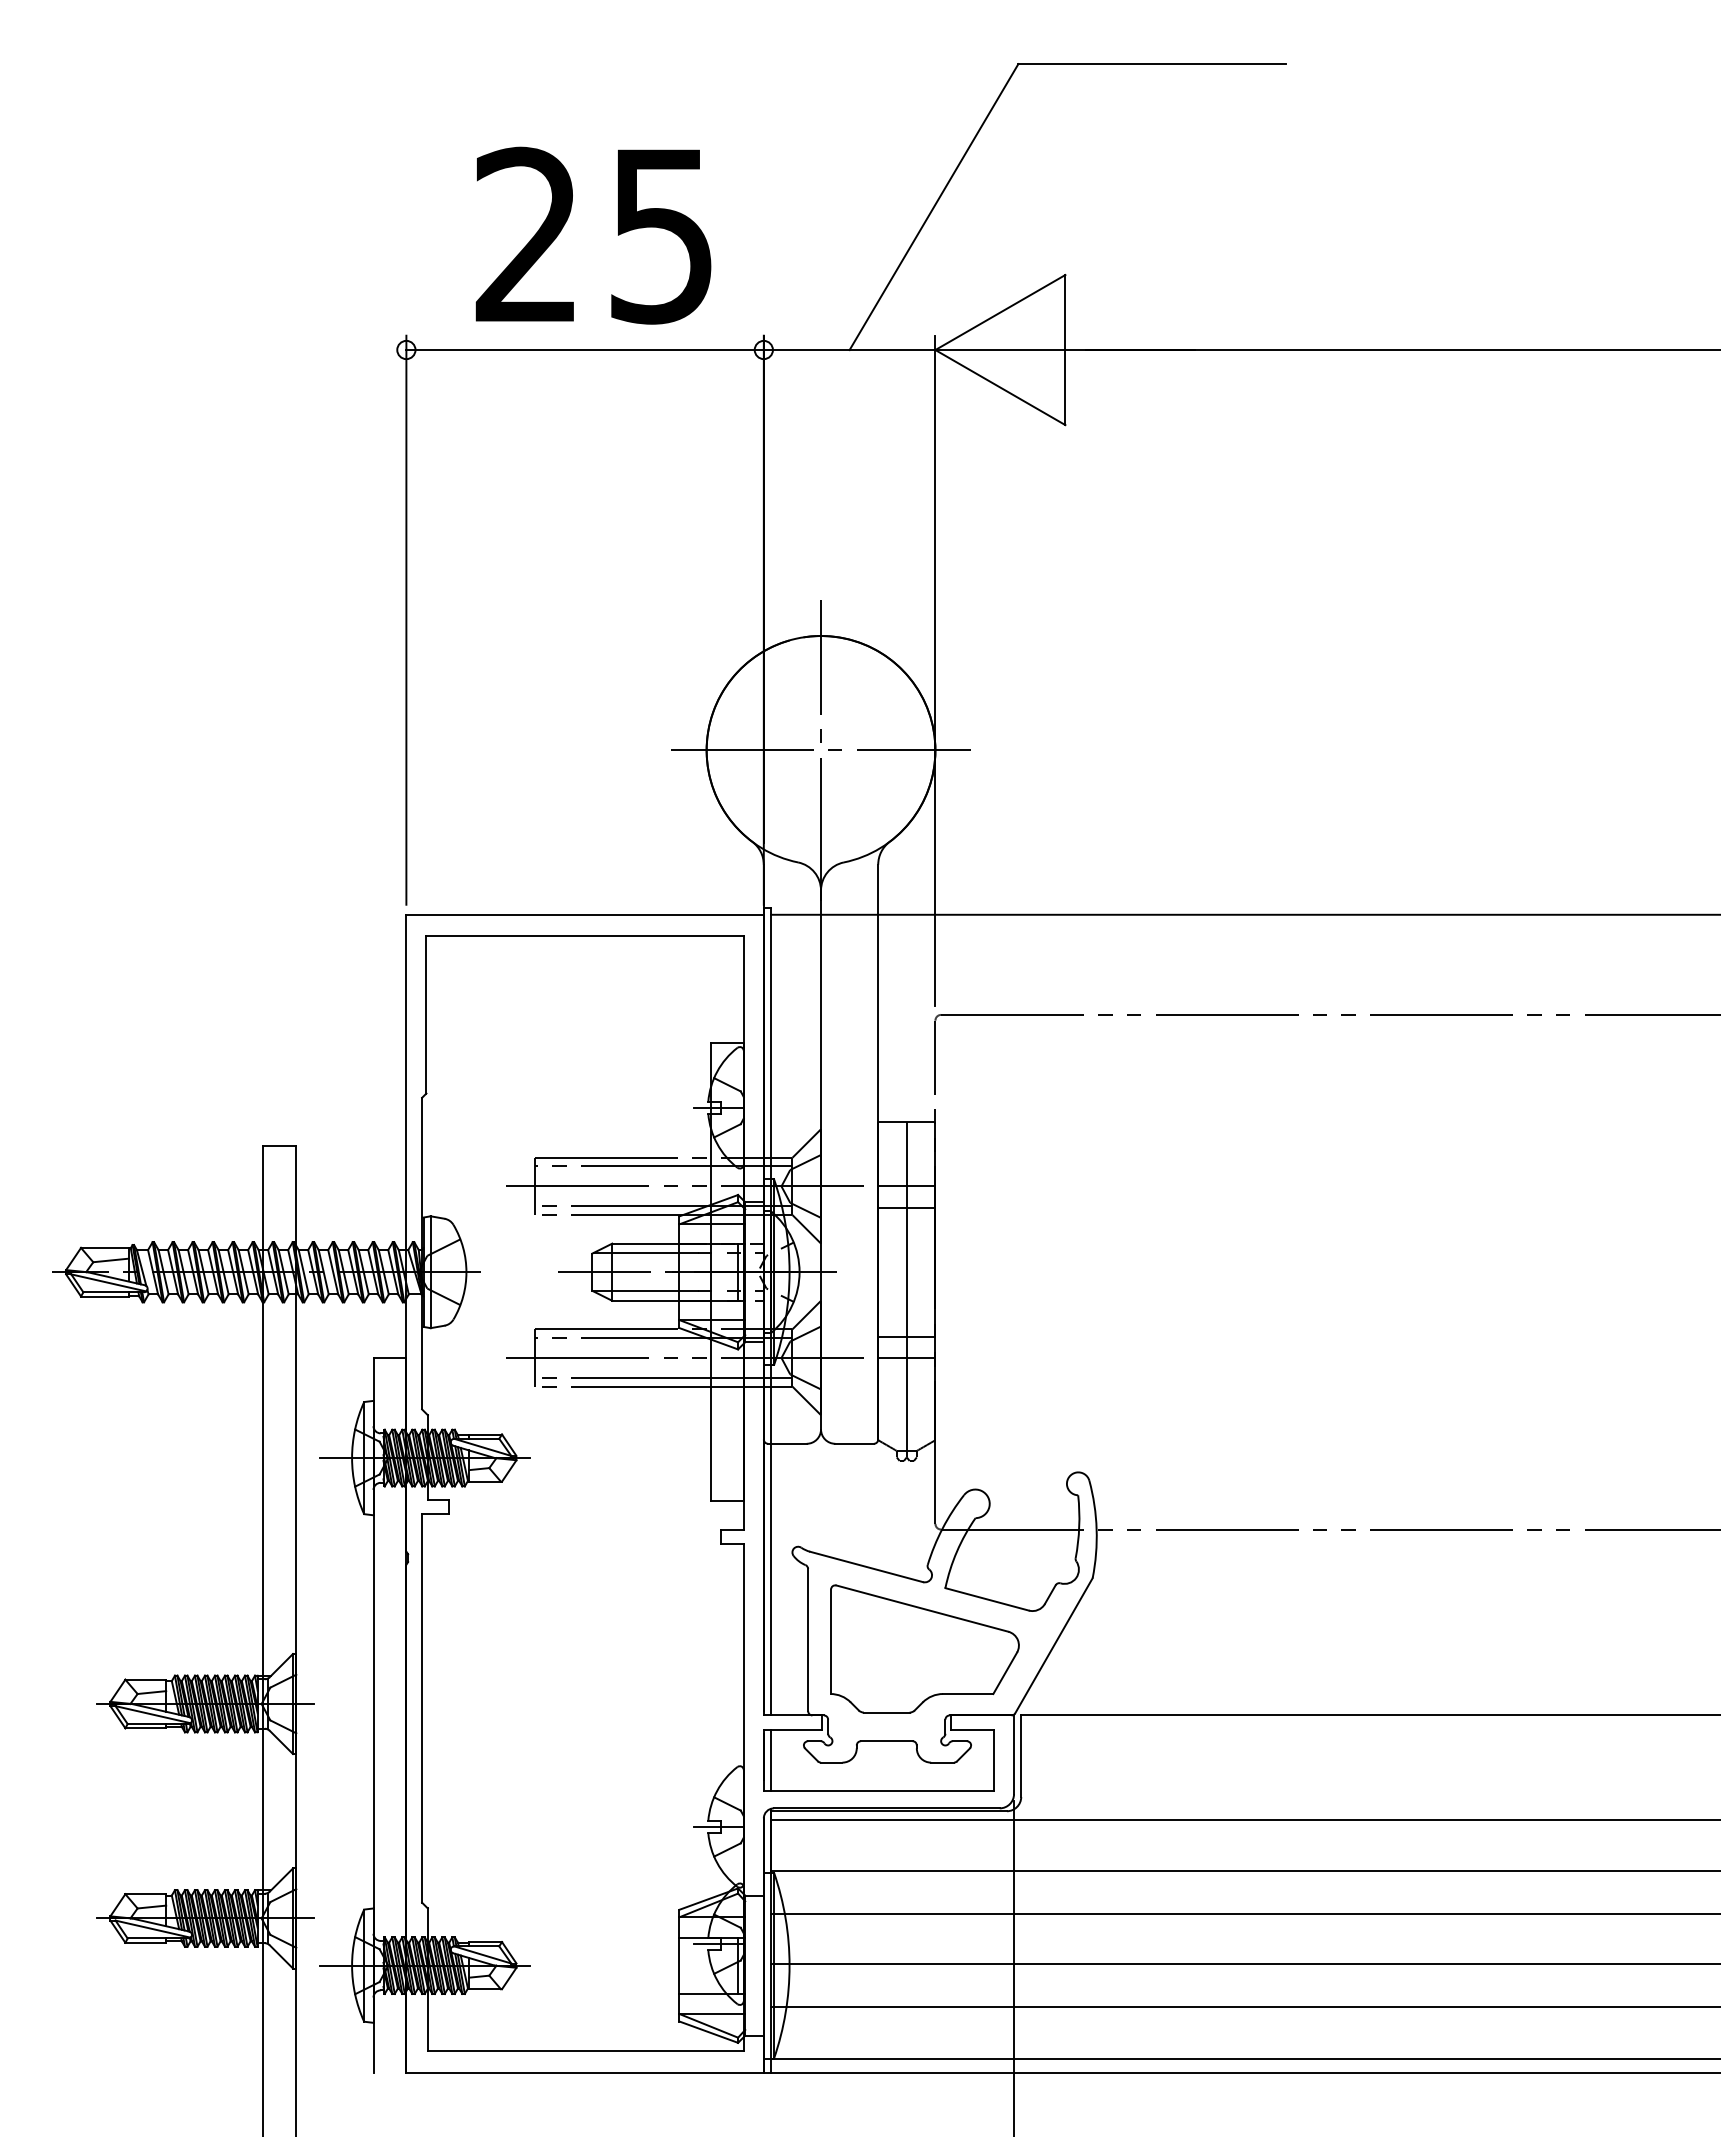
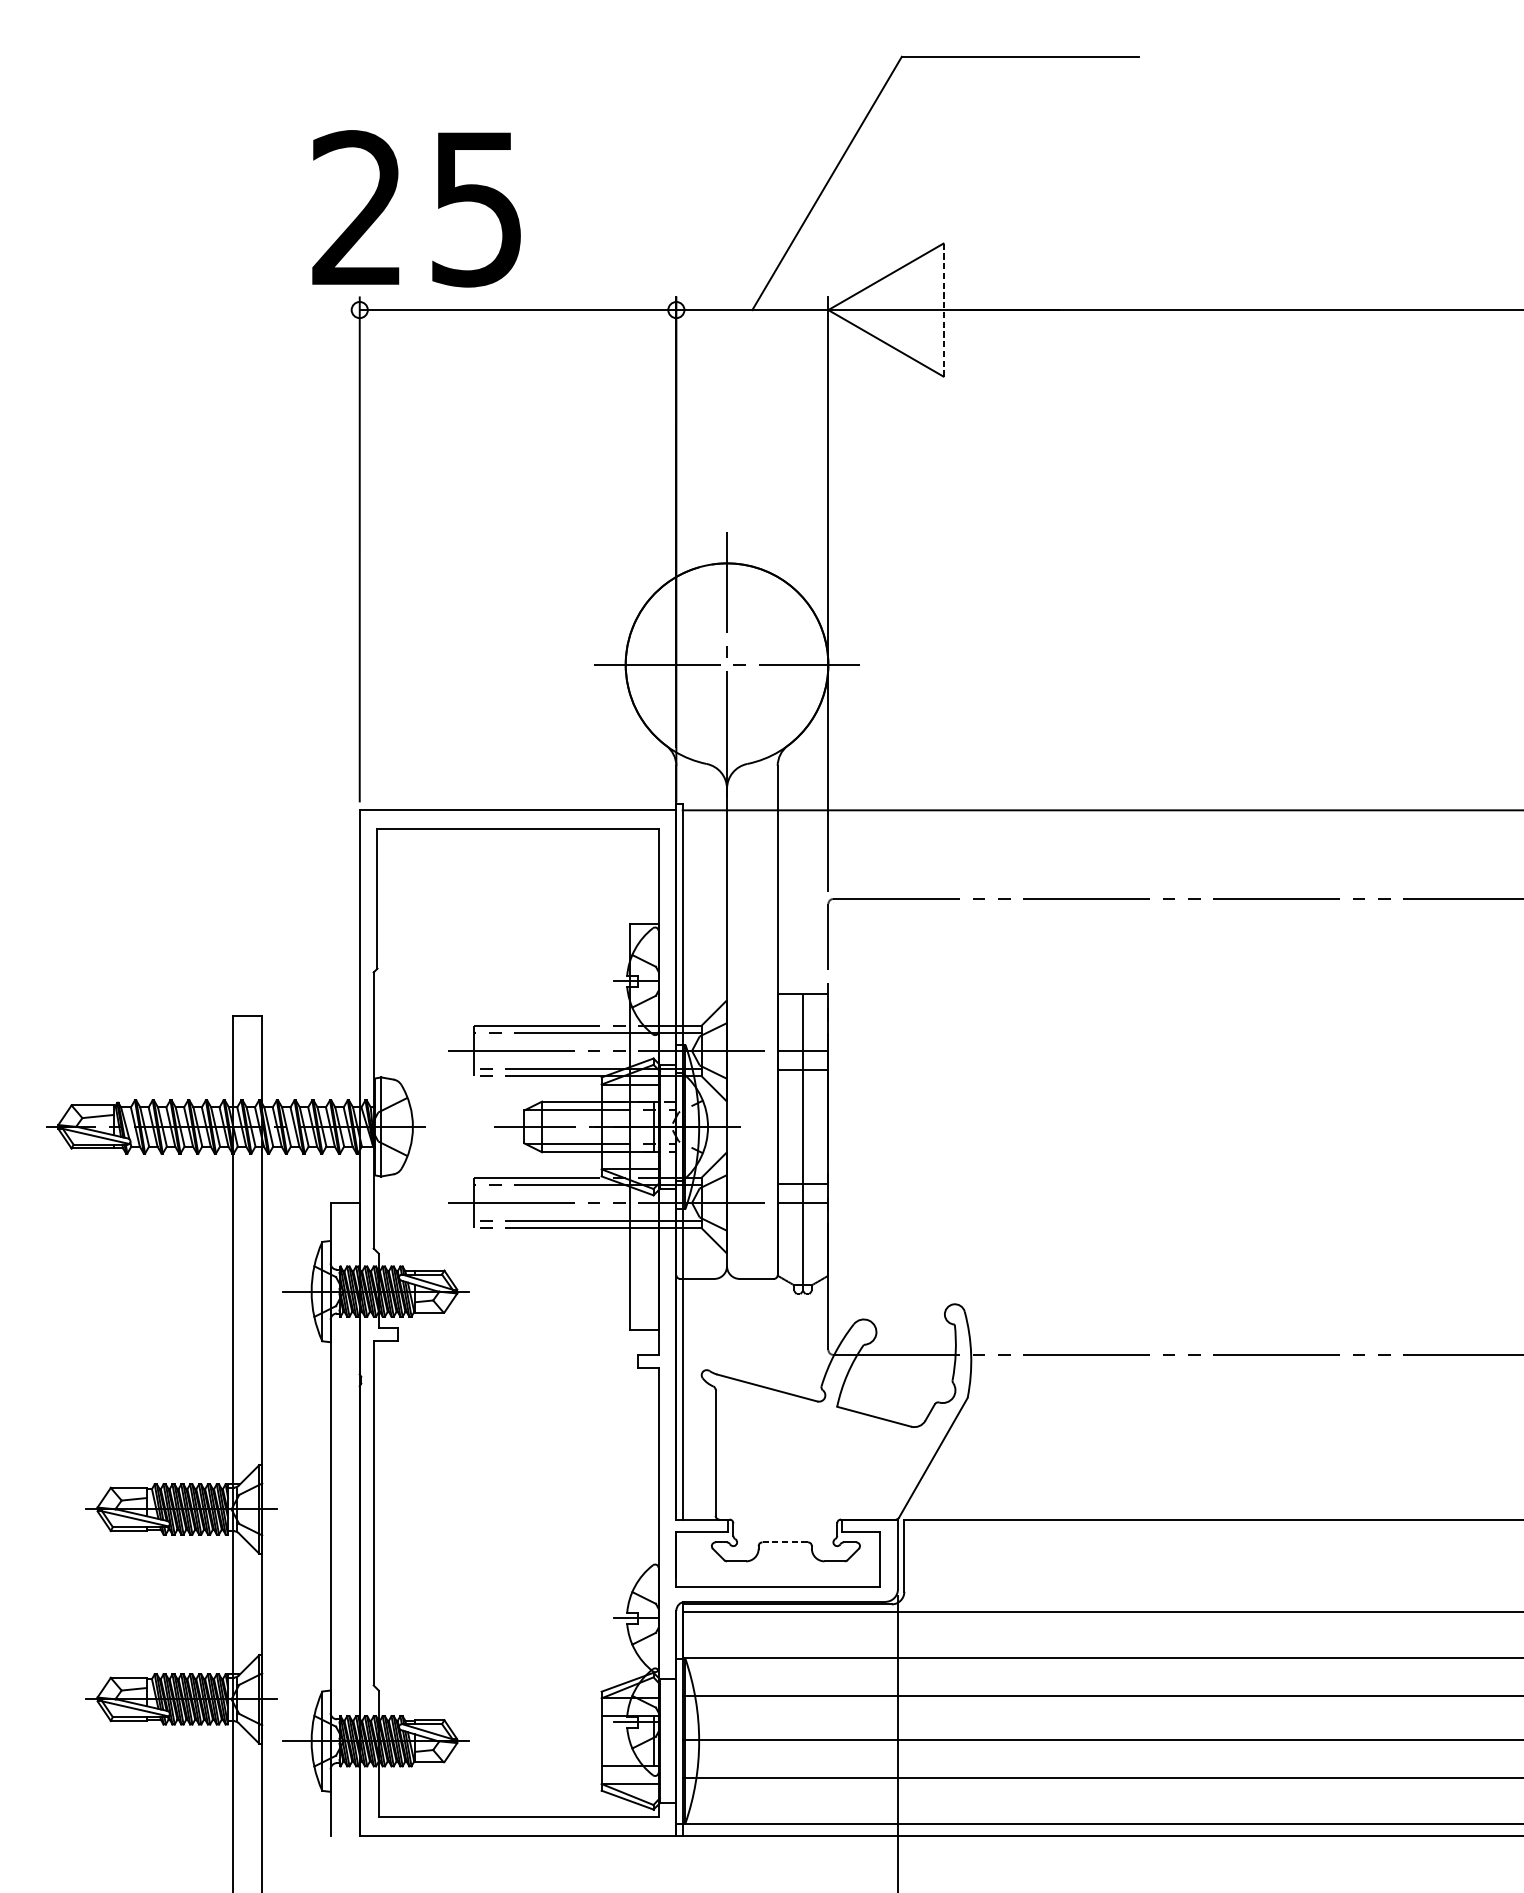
text: (593, 235) -> (416, 208), moved
line: (1065, 349) -> (943, 309), solid -> dashed
part: (924, 1648) -> (818, 1460), removed
line: (886, 1741) -> (785, 1542), solid -> dashed
line: (770, 1760) -> (682, 1559), removed

